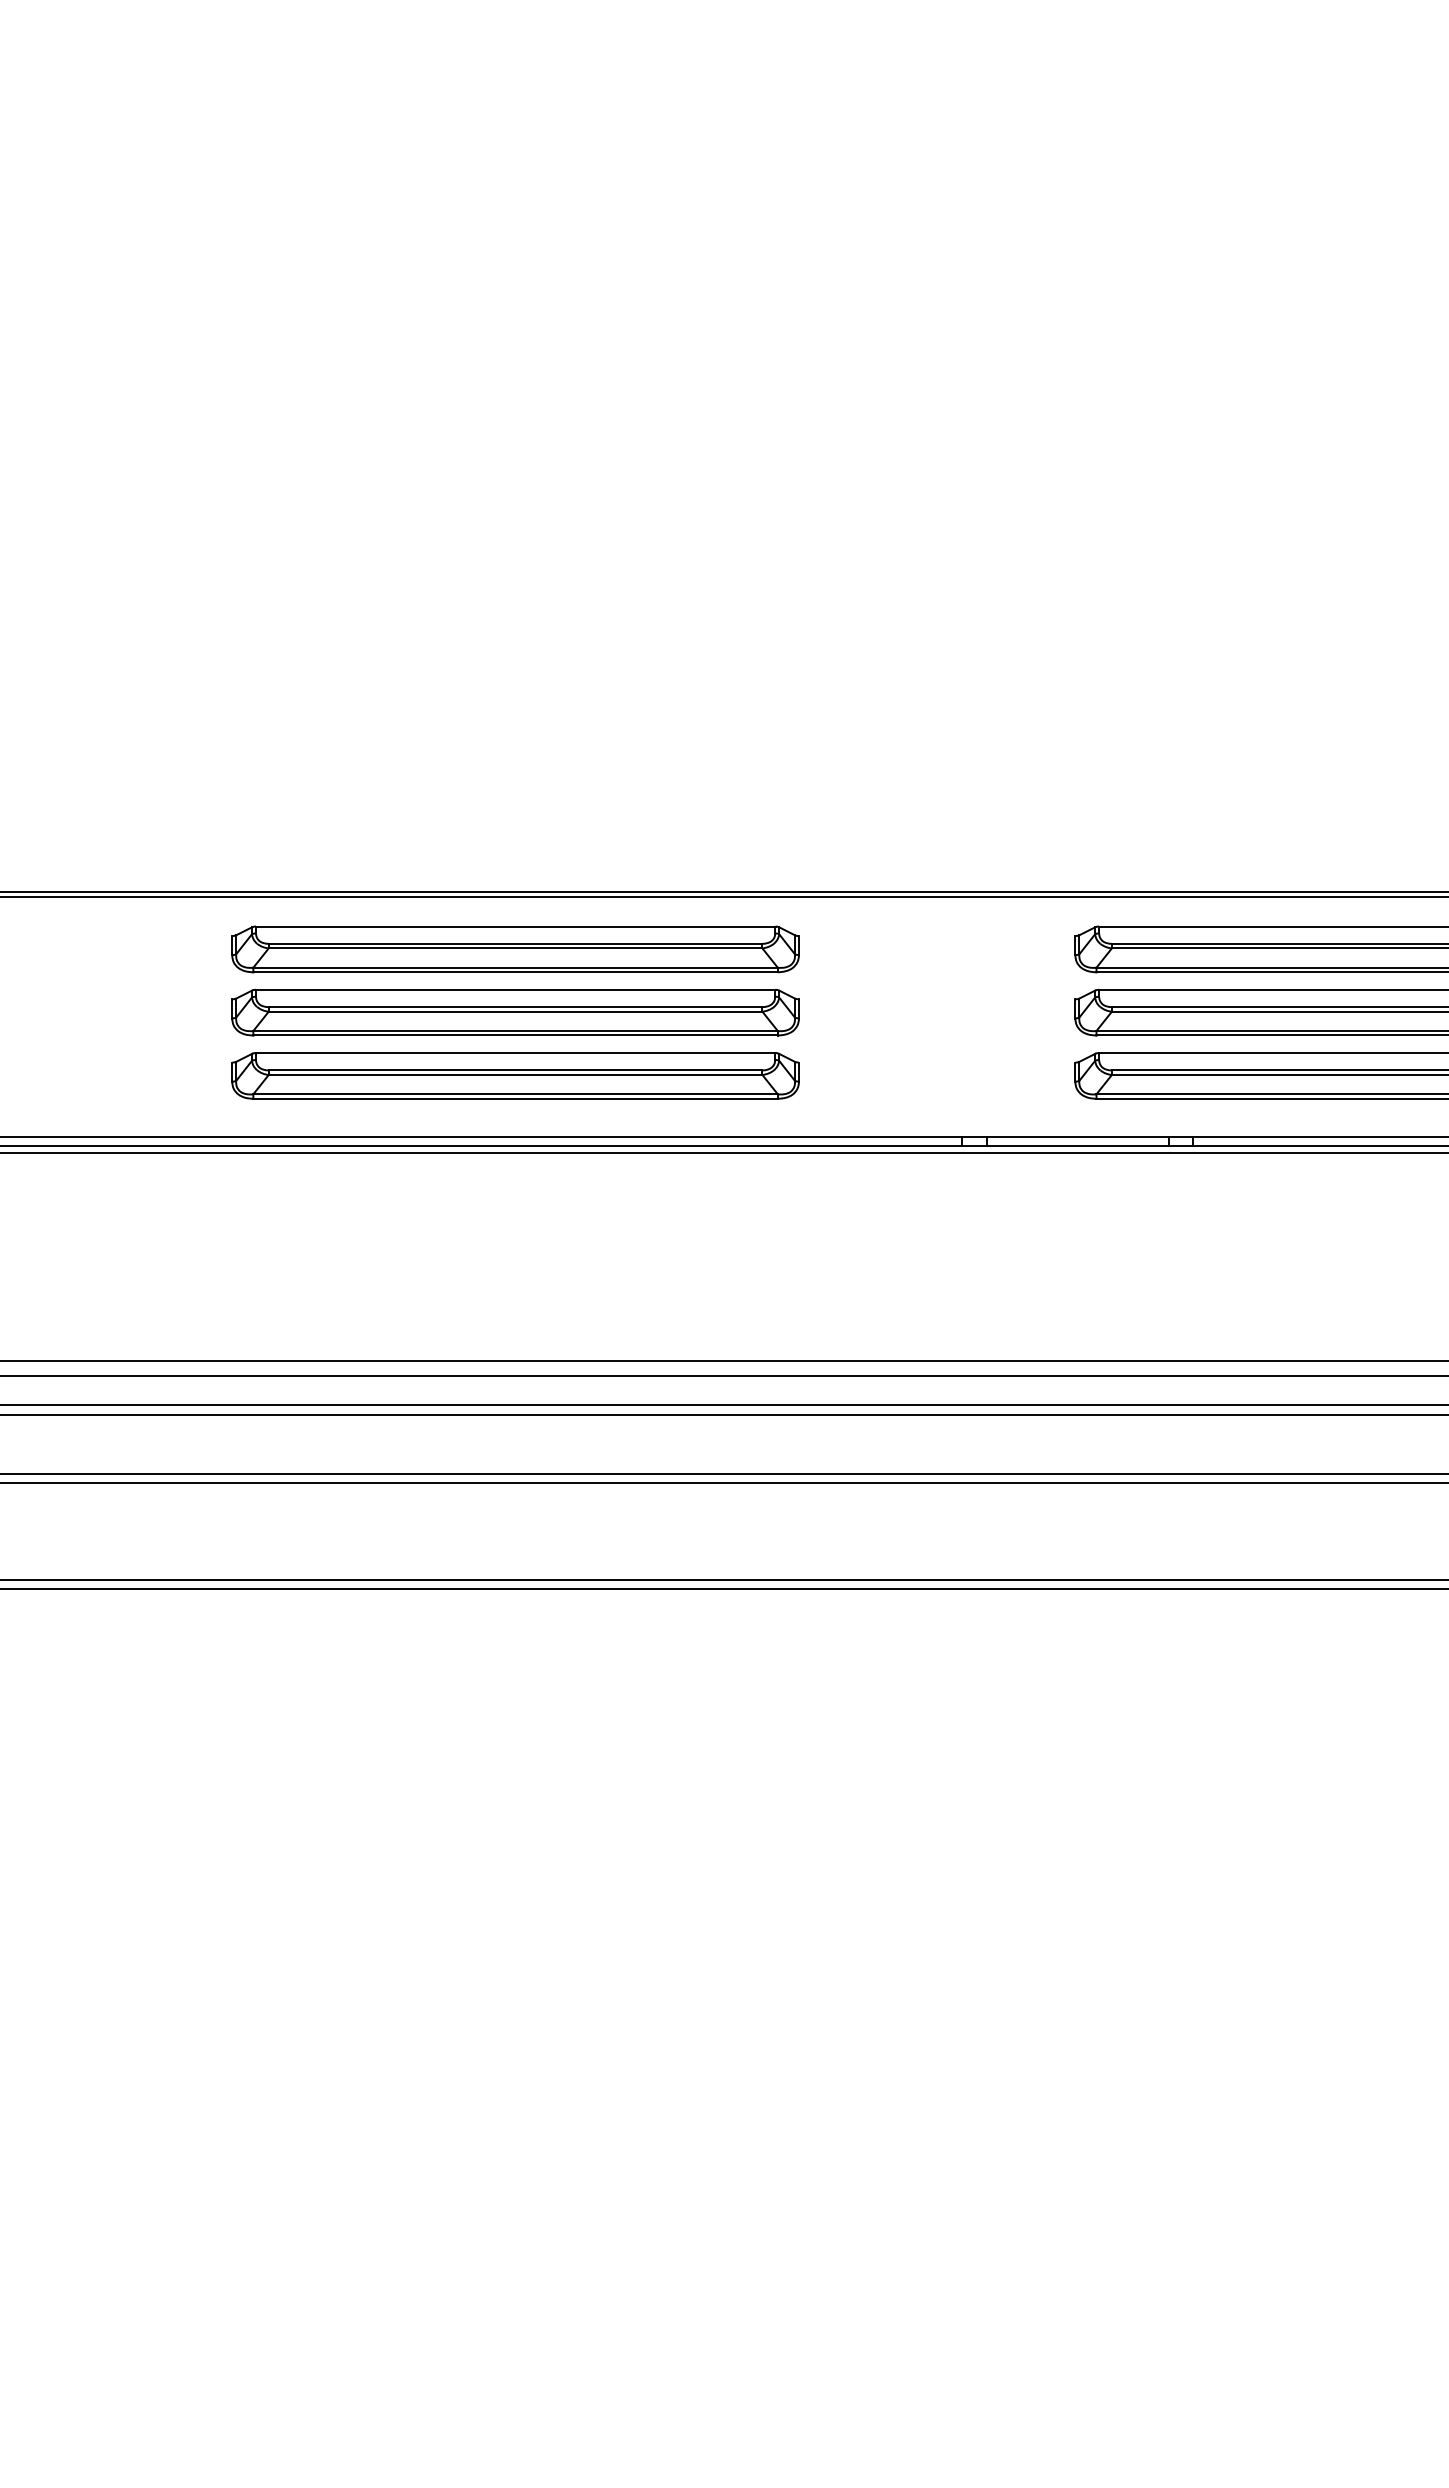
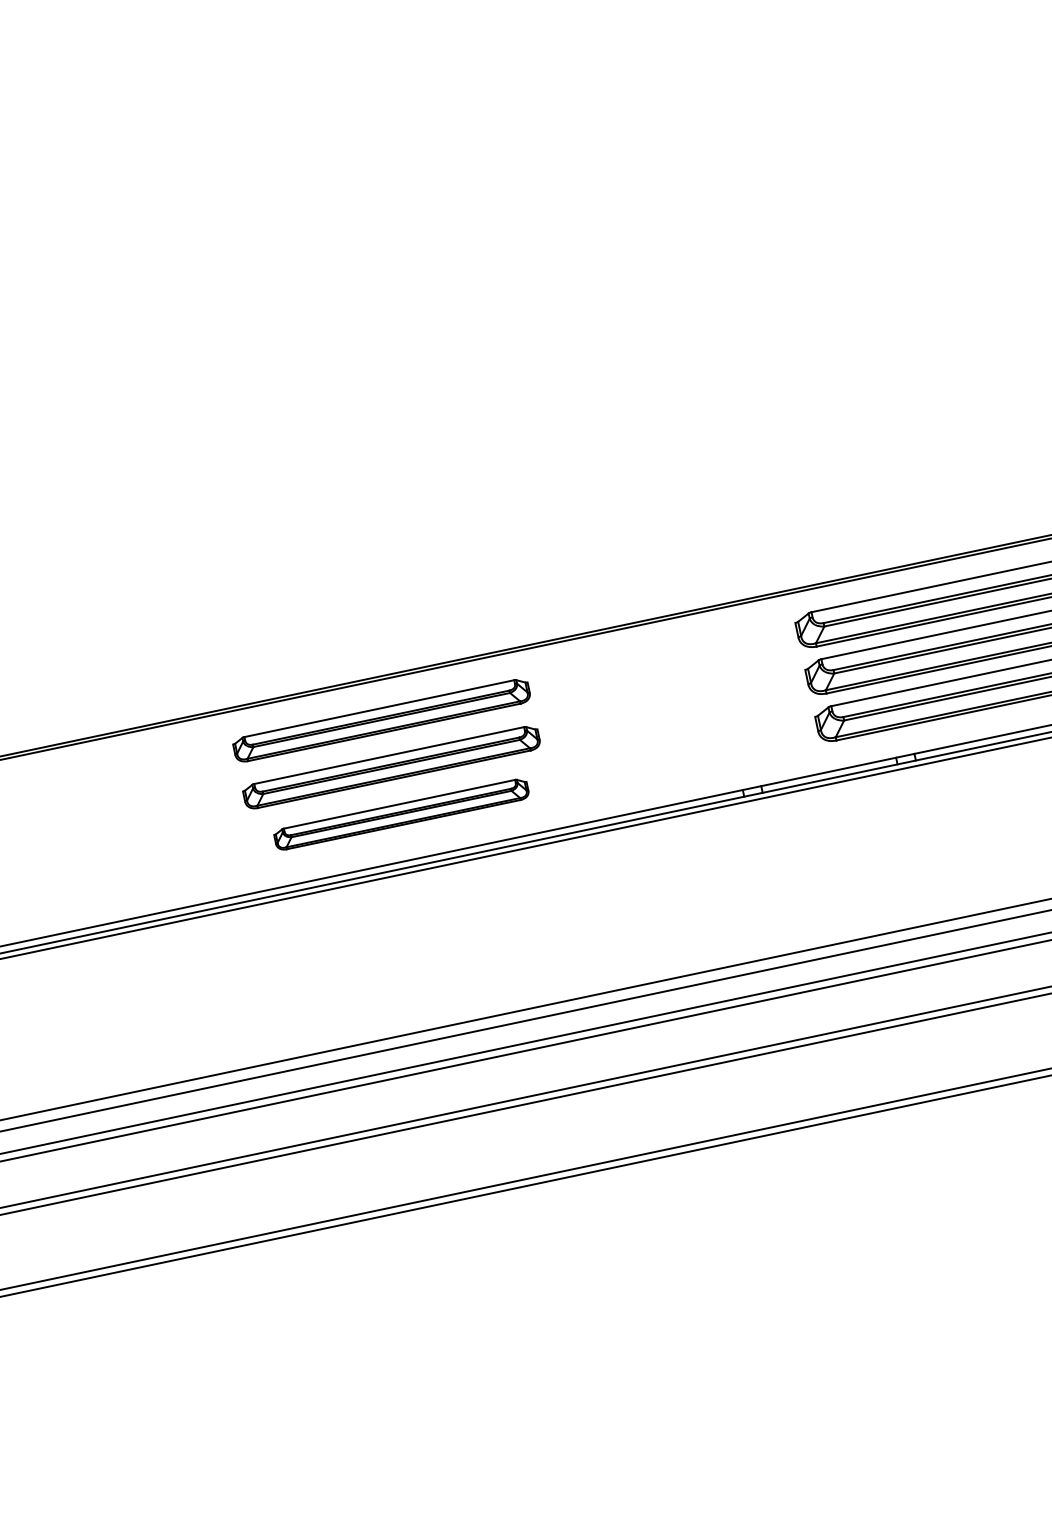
part: (515, 949) -> (381, 720), size x0.7
part: (515, 1012) -> (391, 767), size x0.7
part: (515, 1075) -> (401, 814), size x0.6

